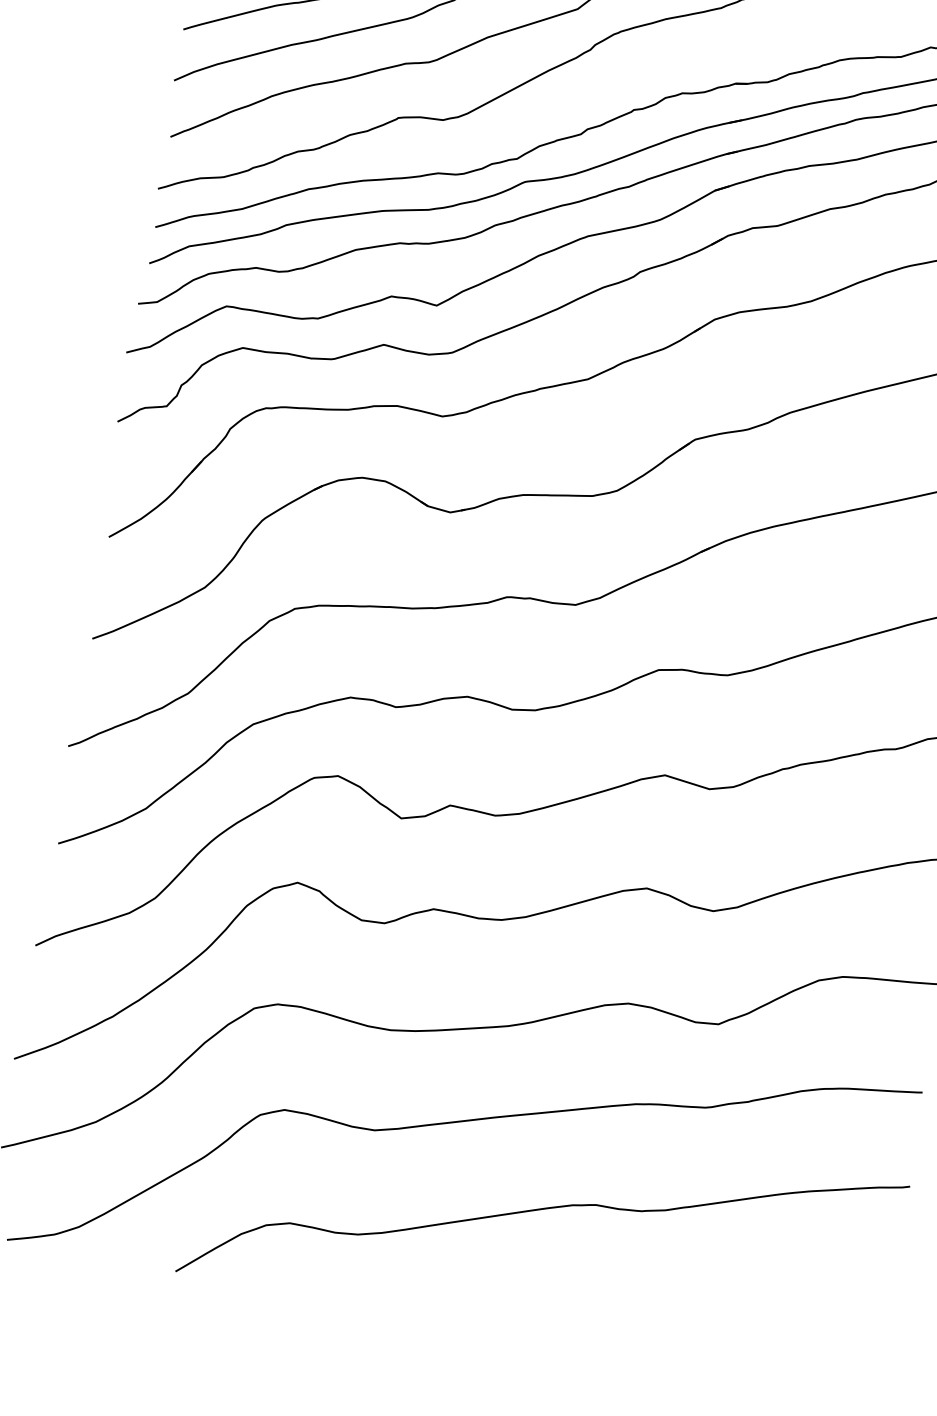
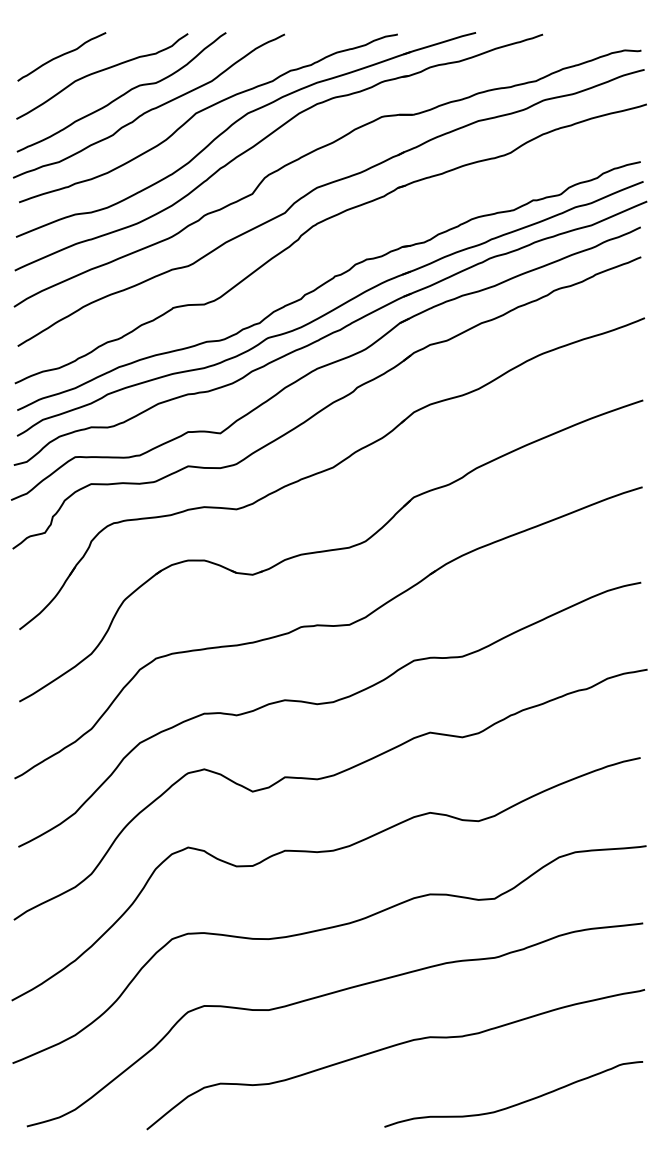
curve: (704, 1318) -> (517, 1103), added

